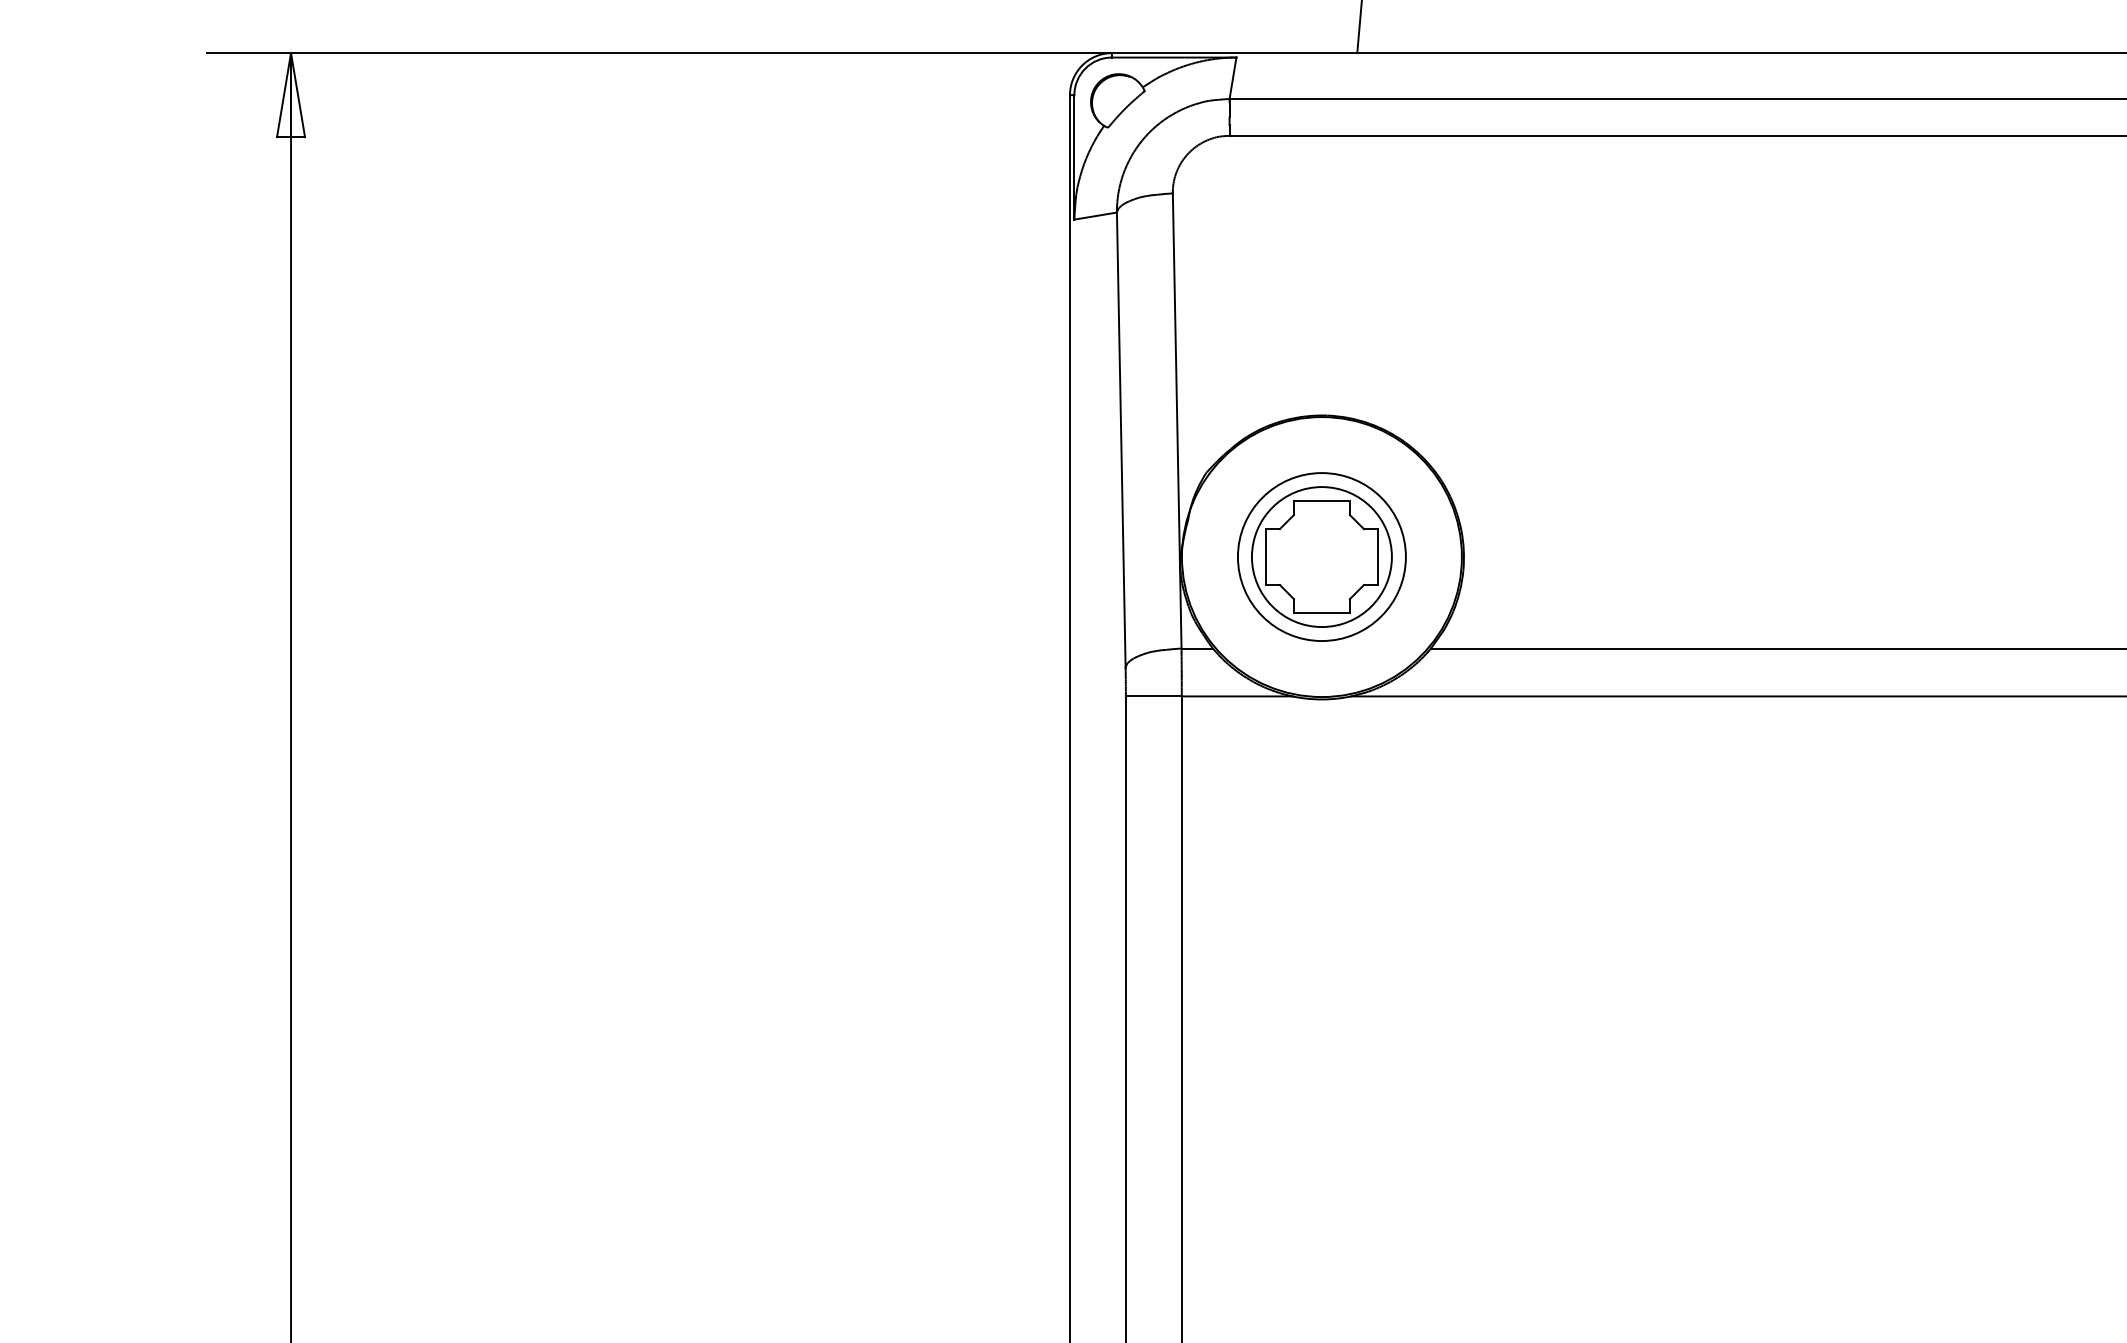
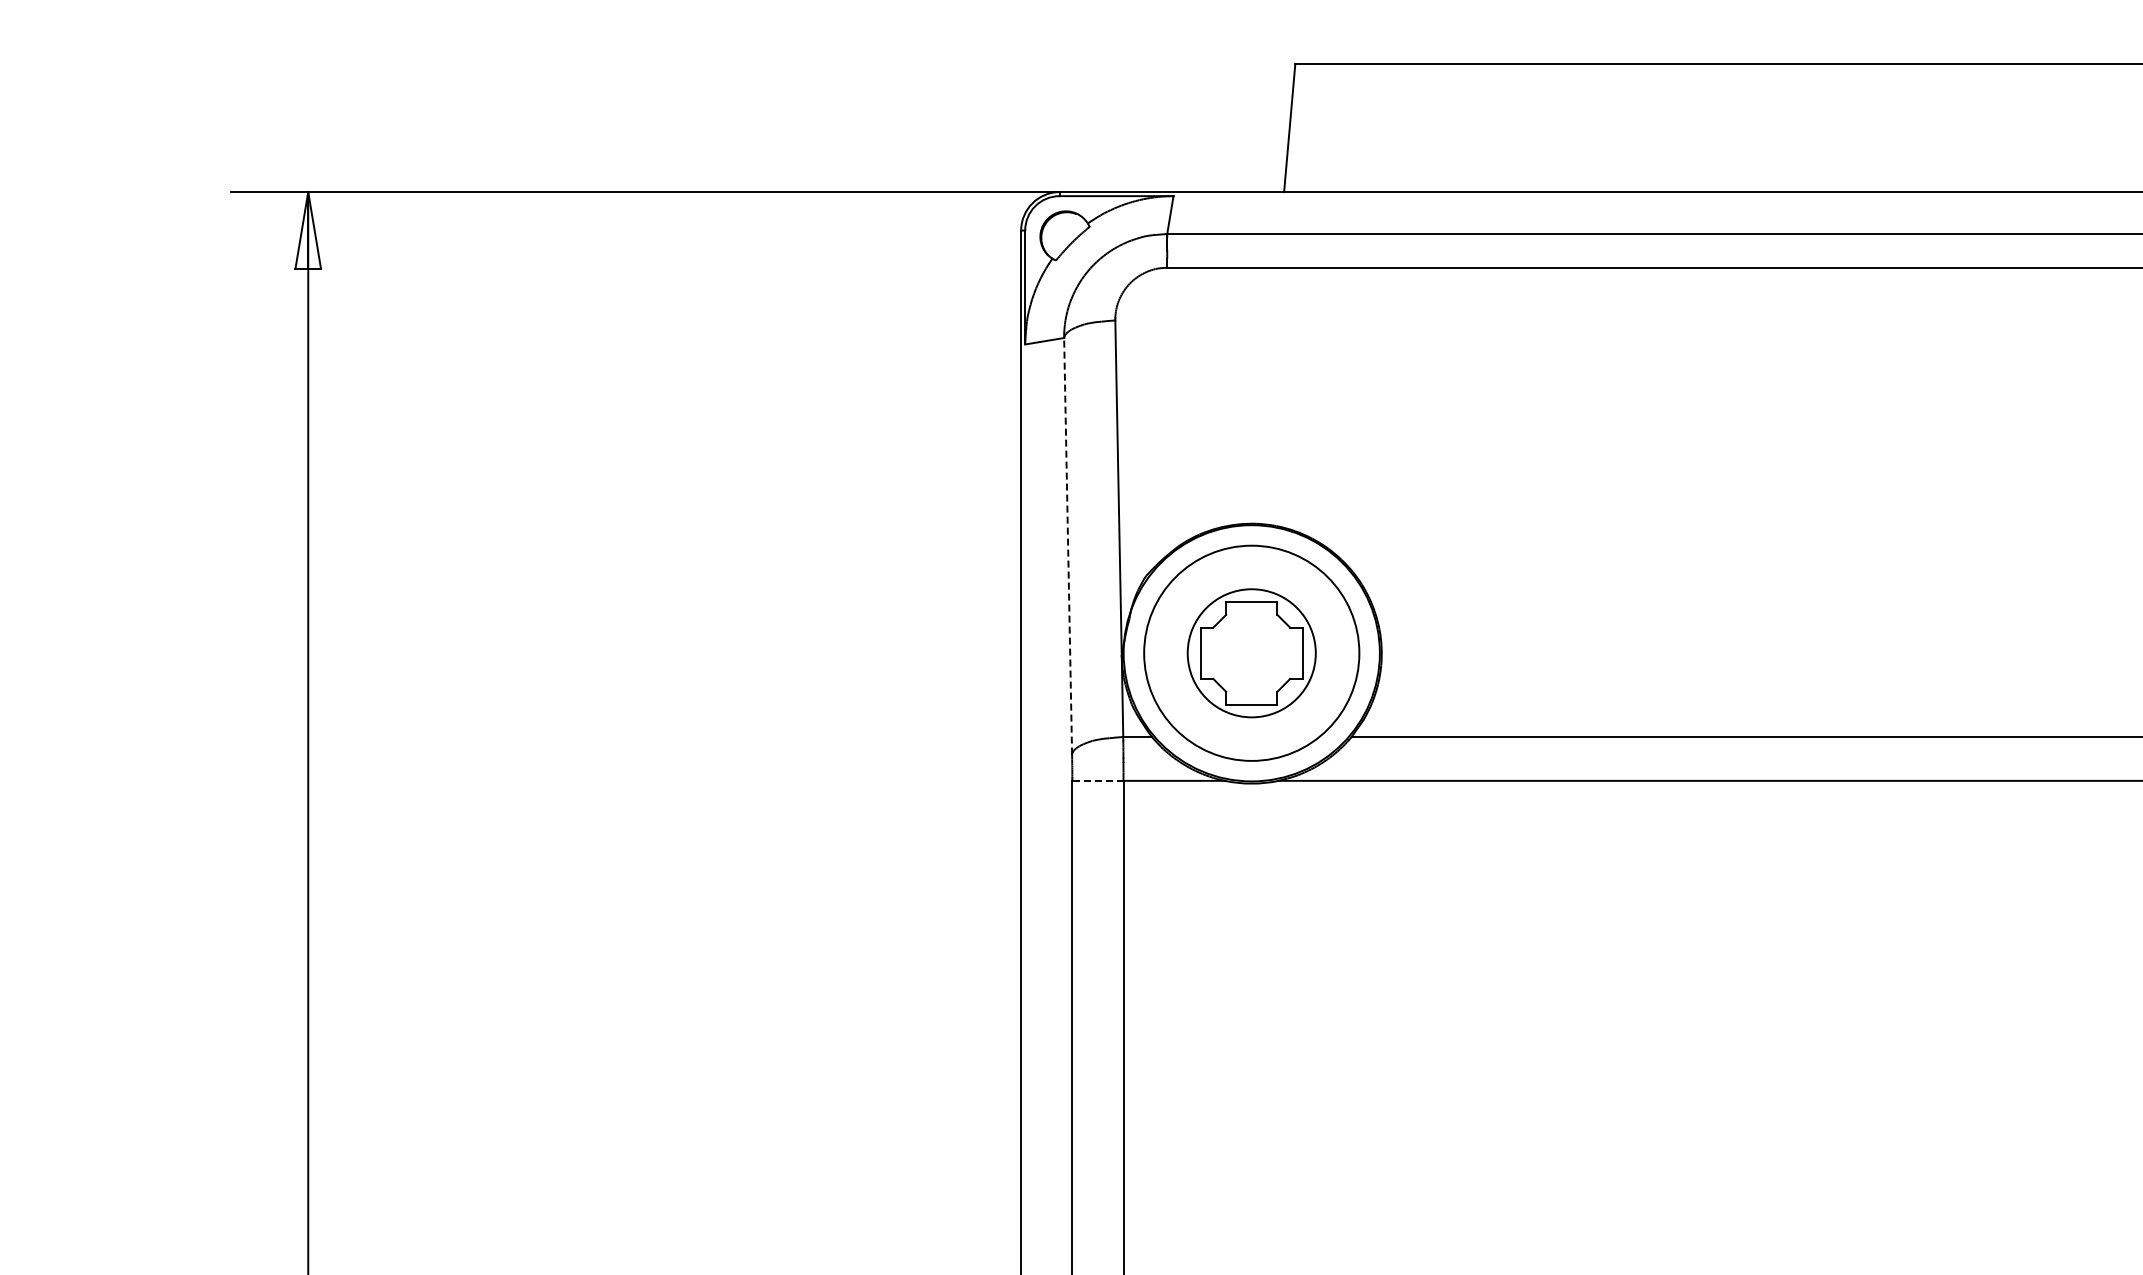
line: (1121, 439) -> (1068, 545), solid -> dashed
circle: (1321, 557) -> (1251, 653), size x1.4
line: (1153, 696) -> (1097, 780), solid -> dashed

